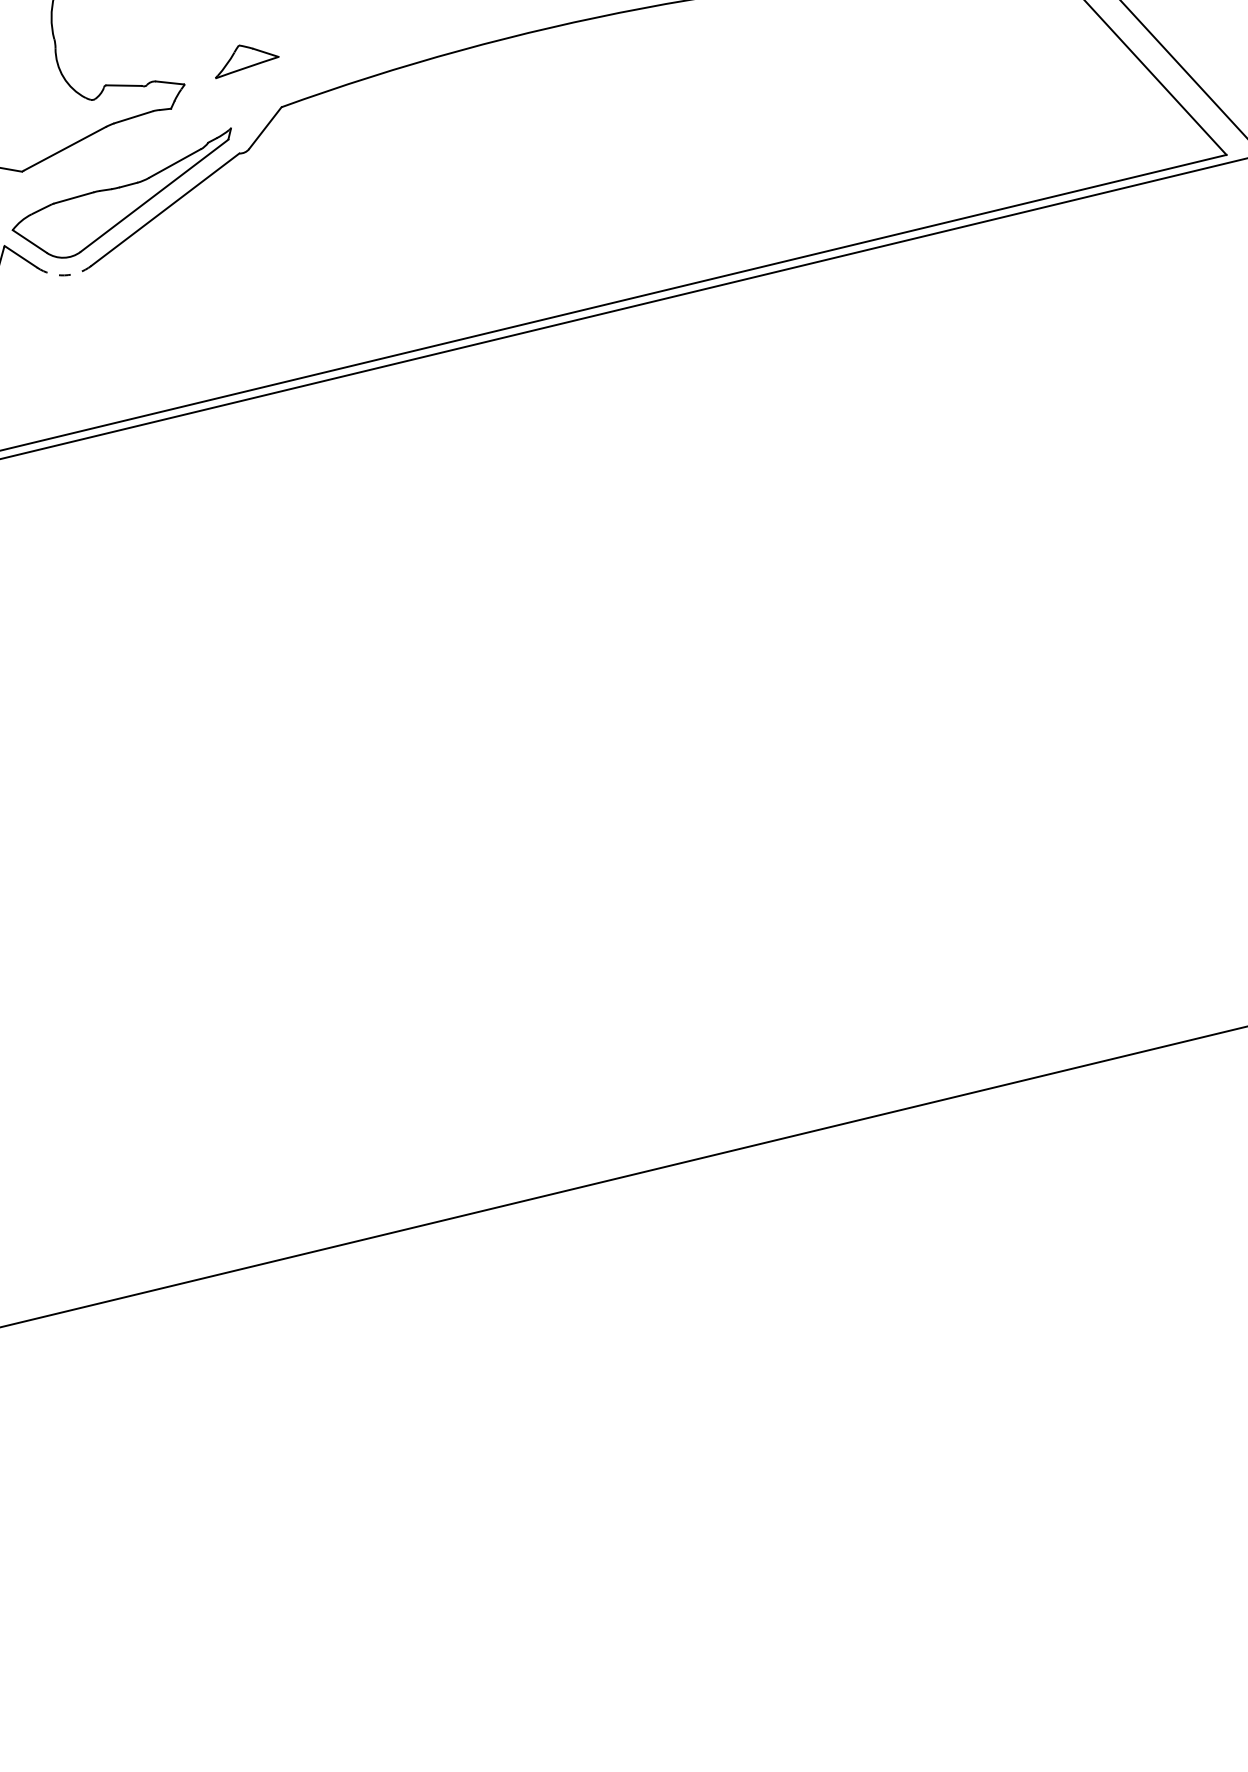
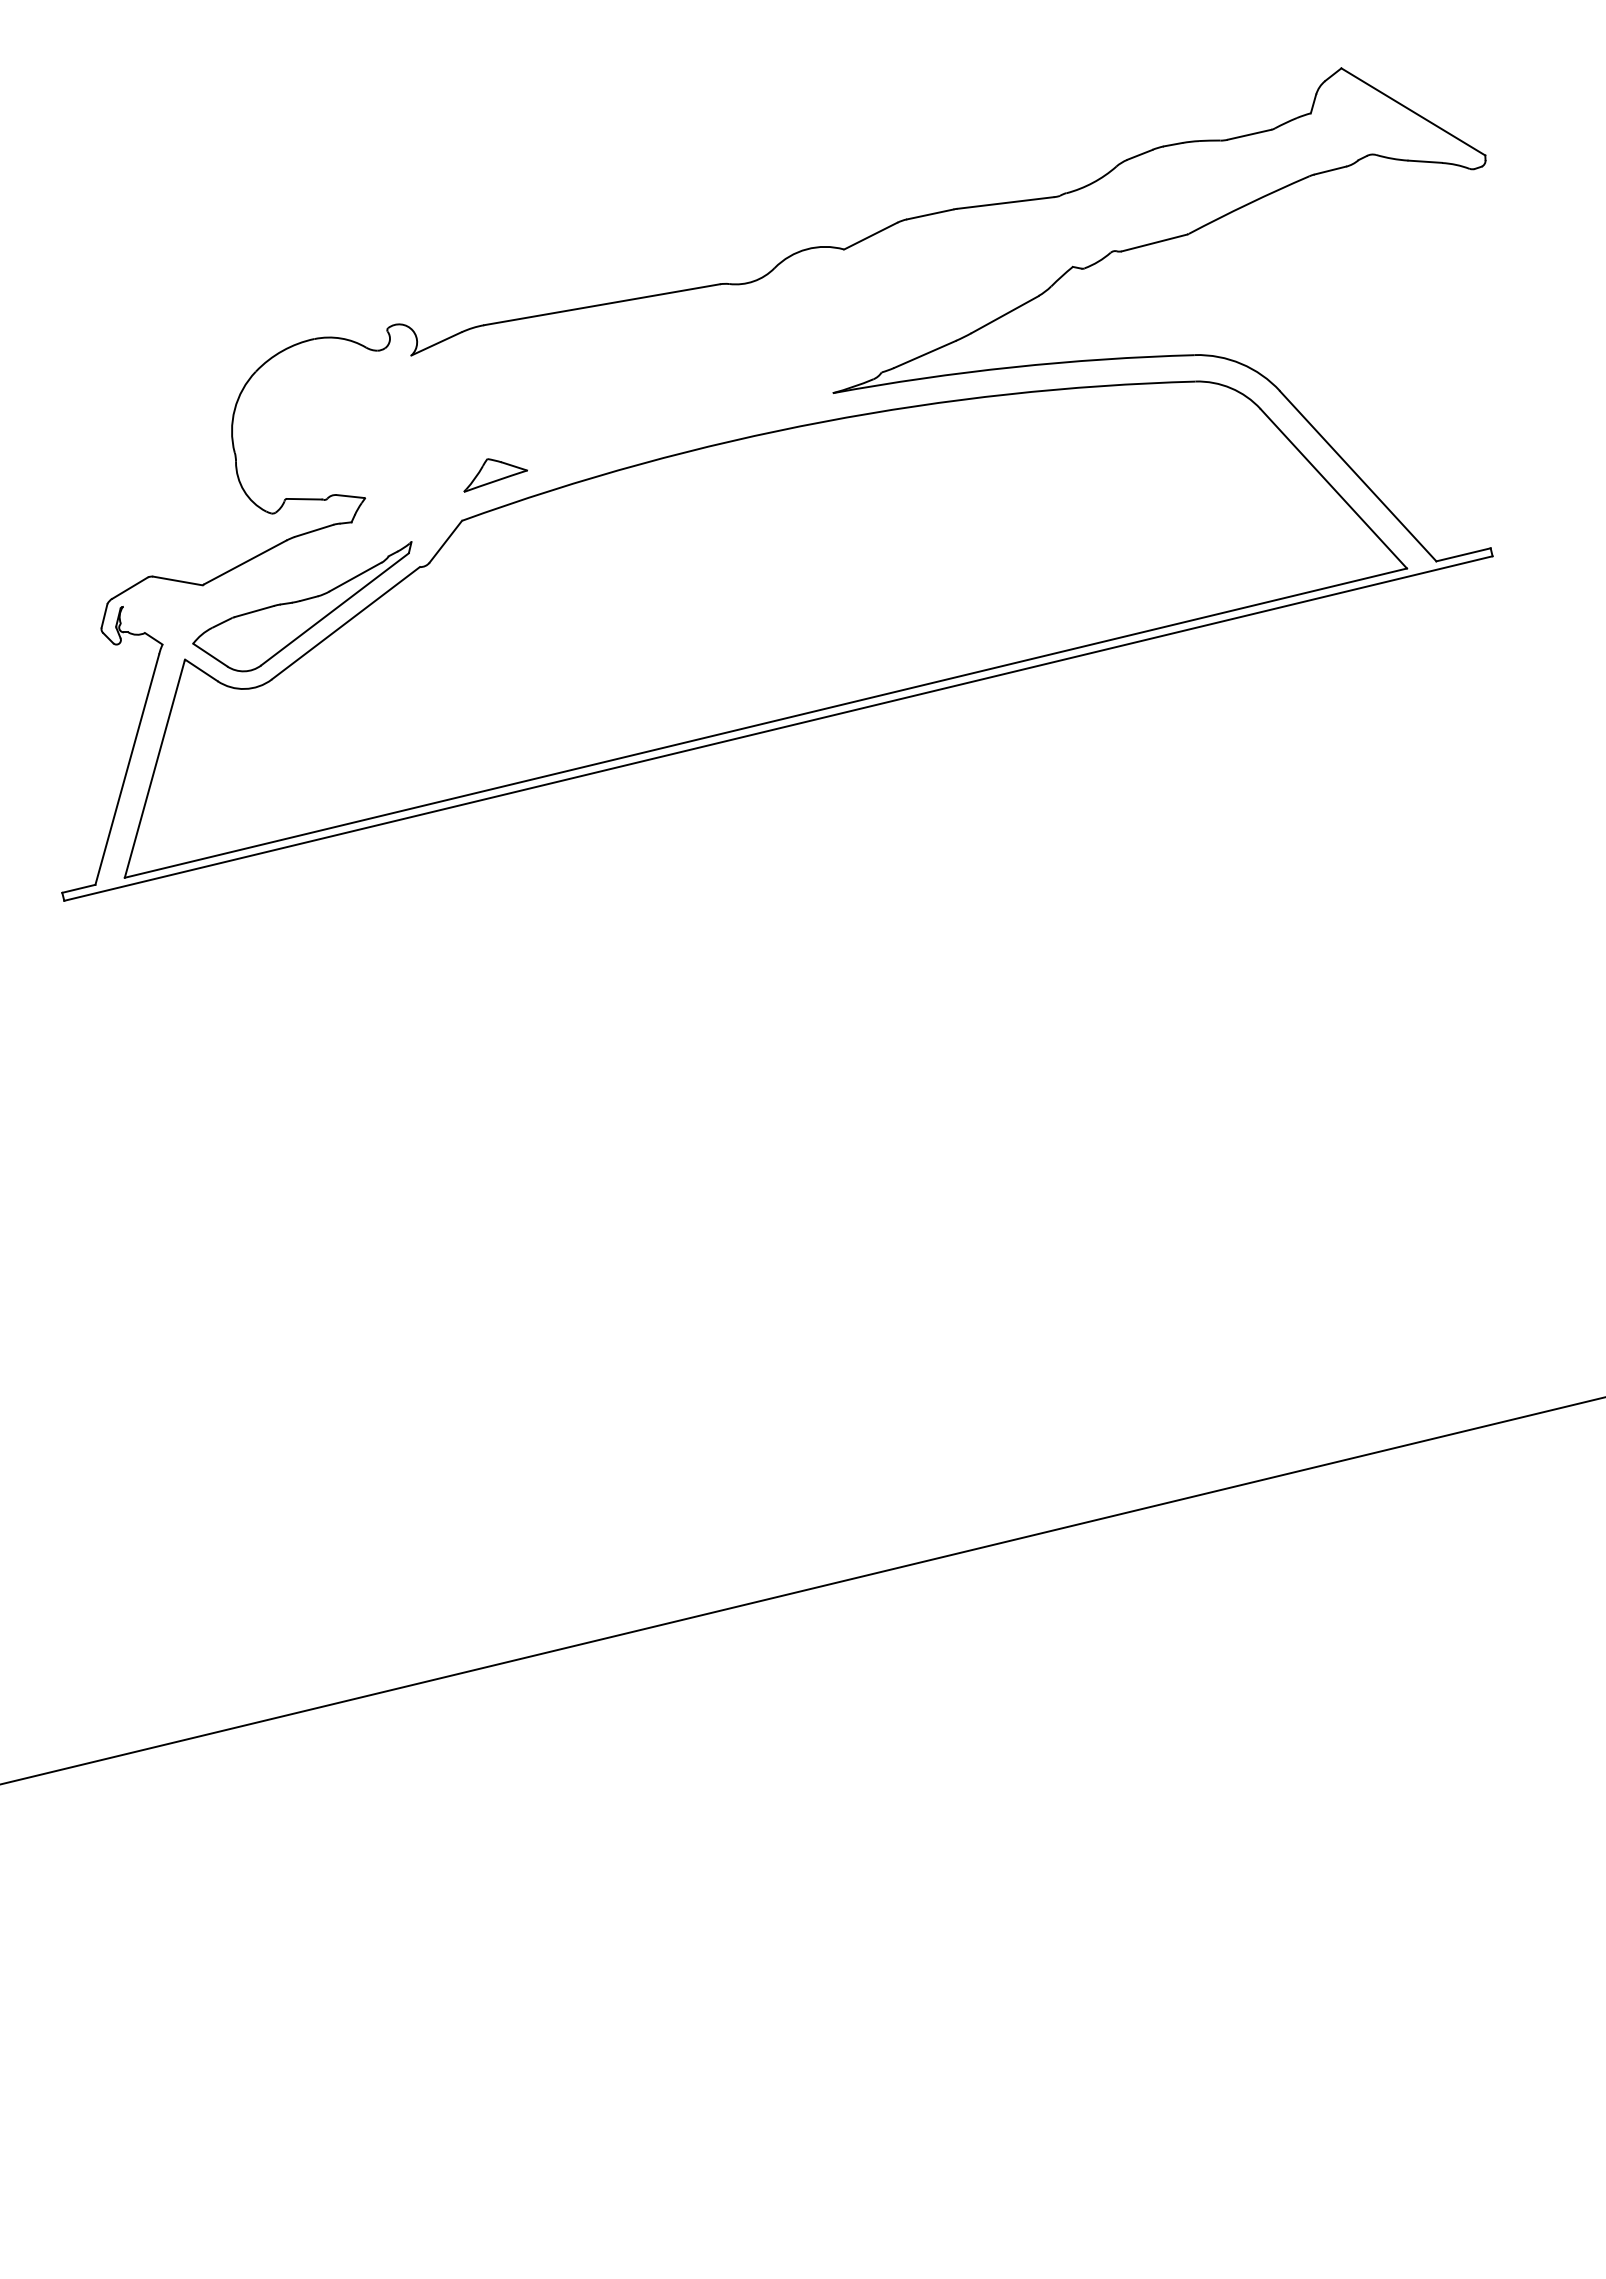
part: (247, 61) -> (495, 475), moved
arc: (65, 274) -> (245, 688), dashed -> solid

